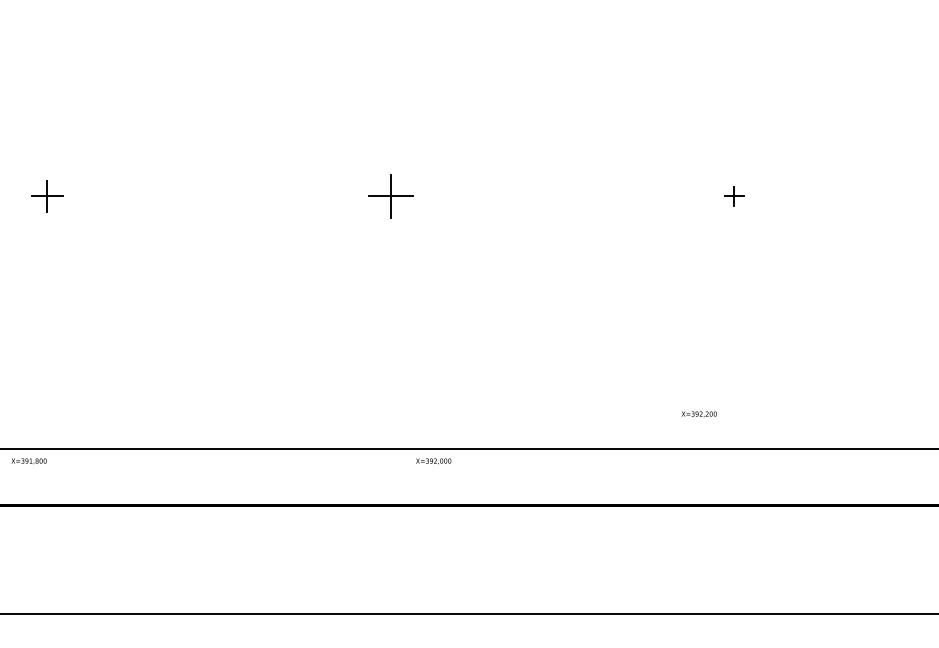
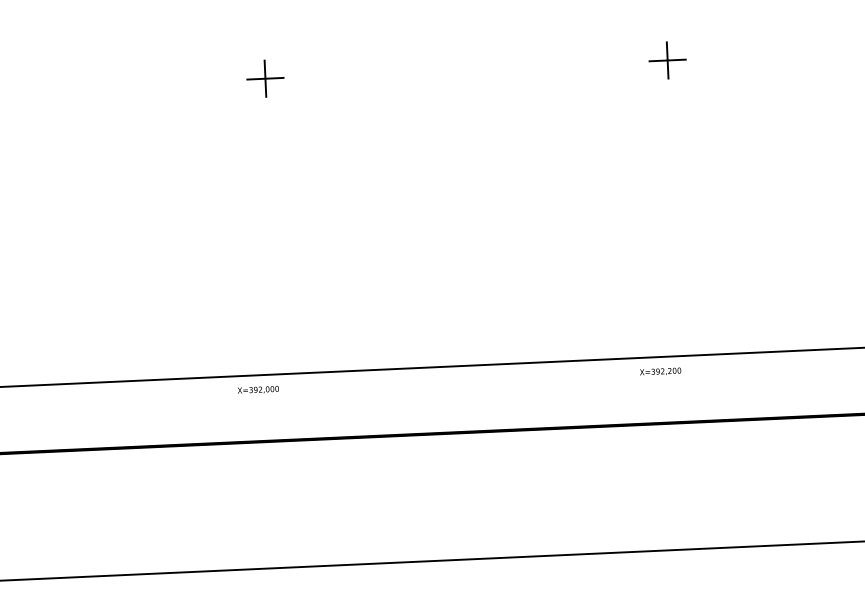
part: (390, 196) -> (265, 79), size x0.71
part: (734, 196) -> (667, 60), size x1.67
text: (698, 414) -> (659, 371), moved
text: (433, 461) -> (258, 390), moved

